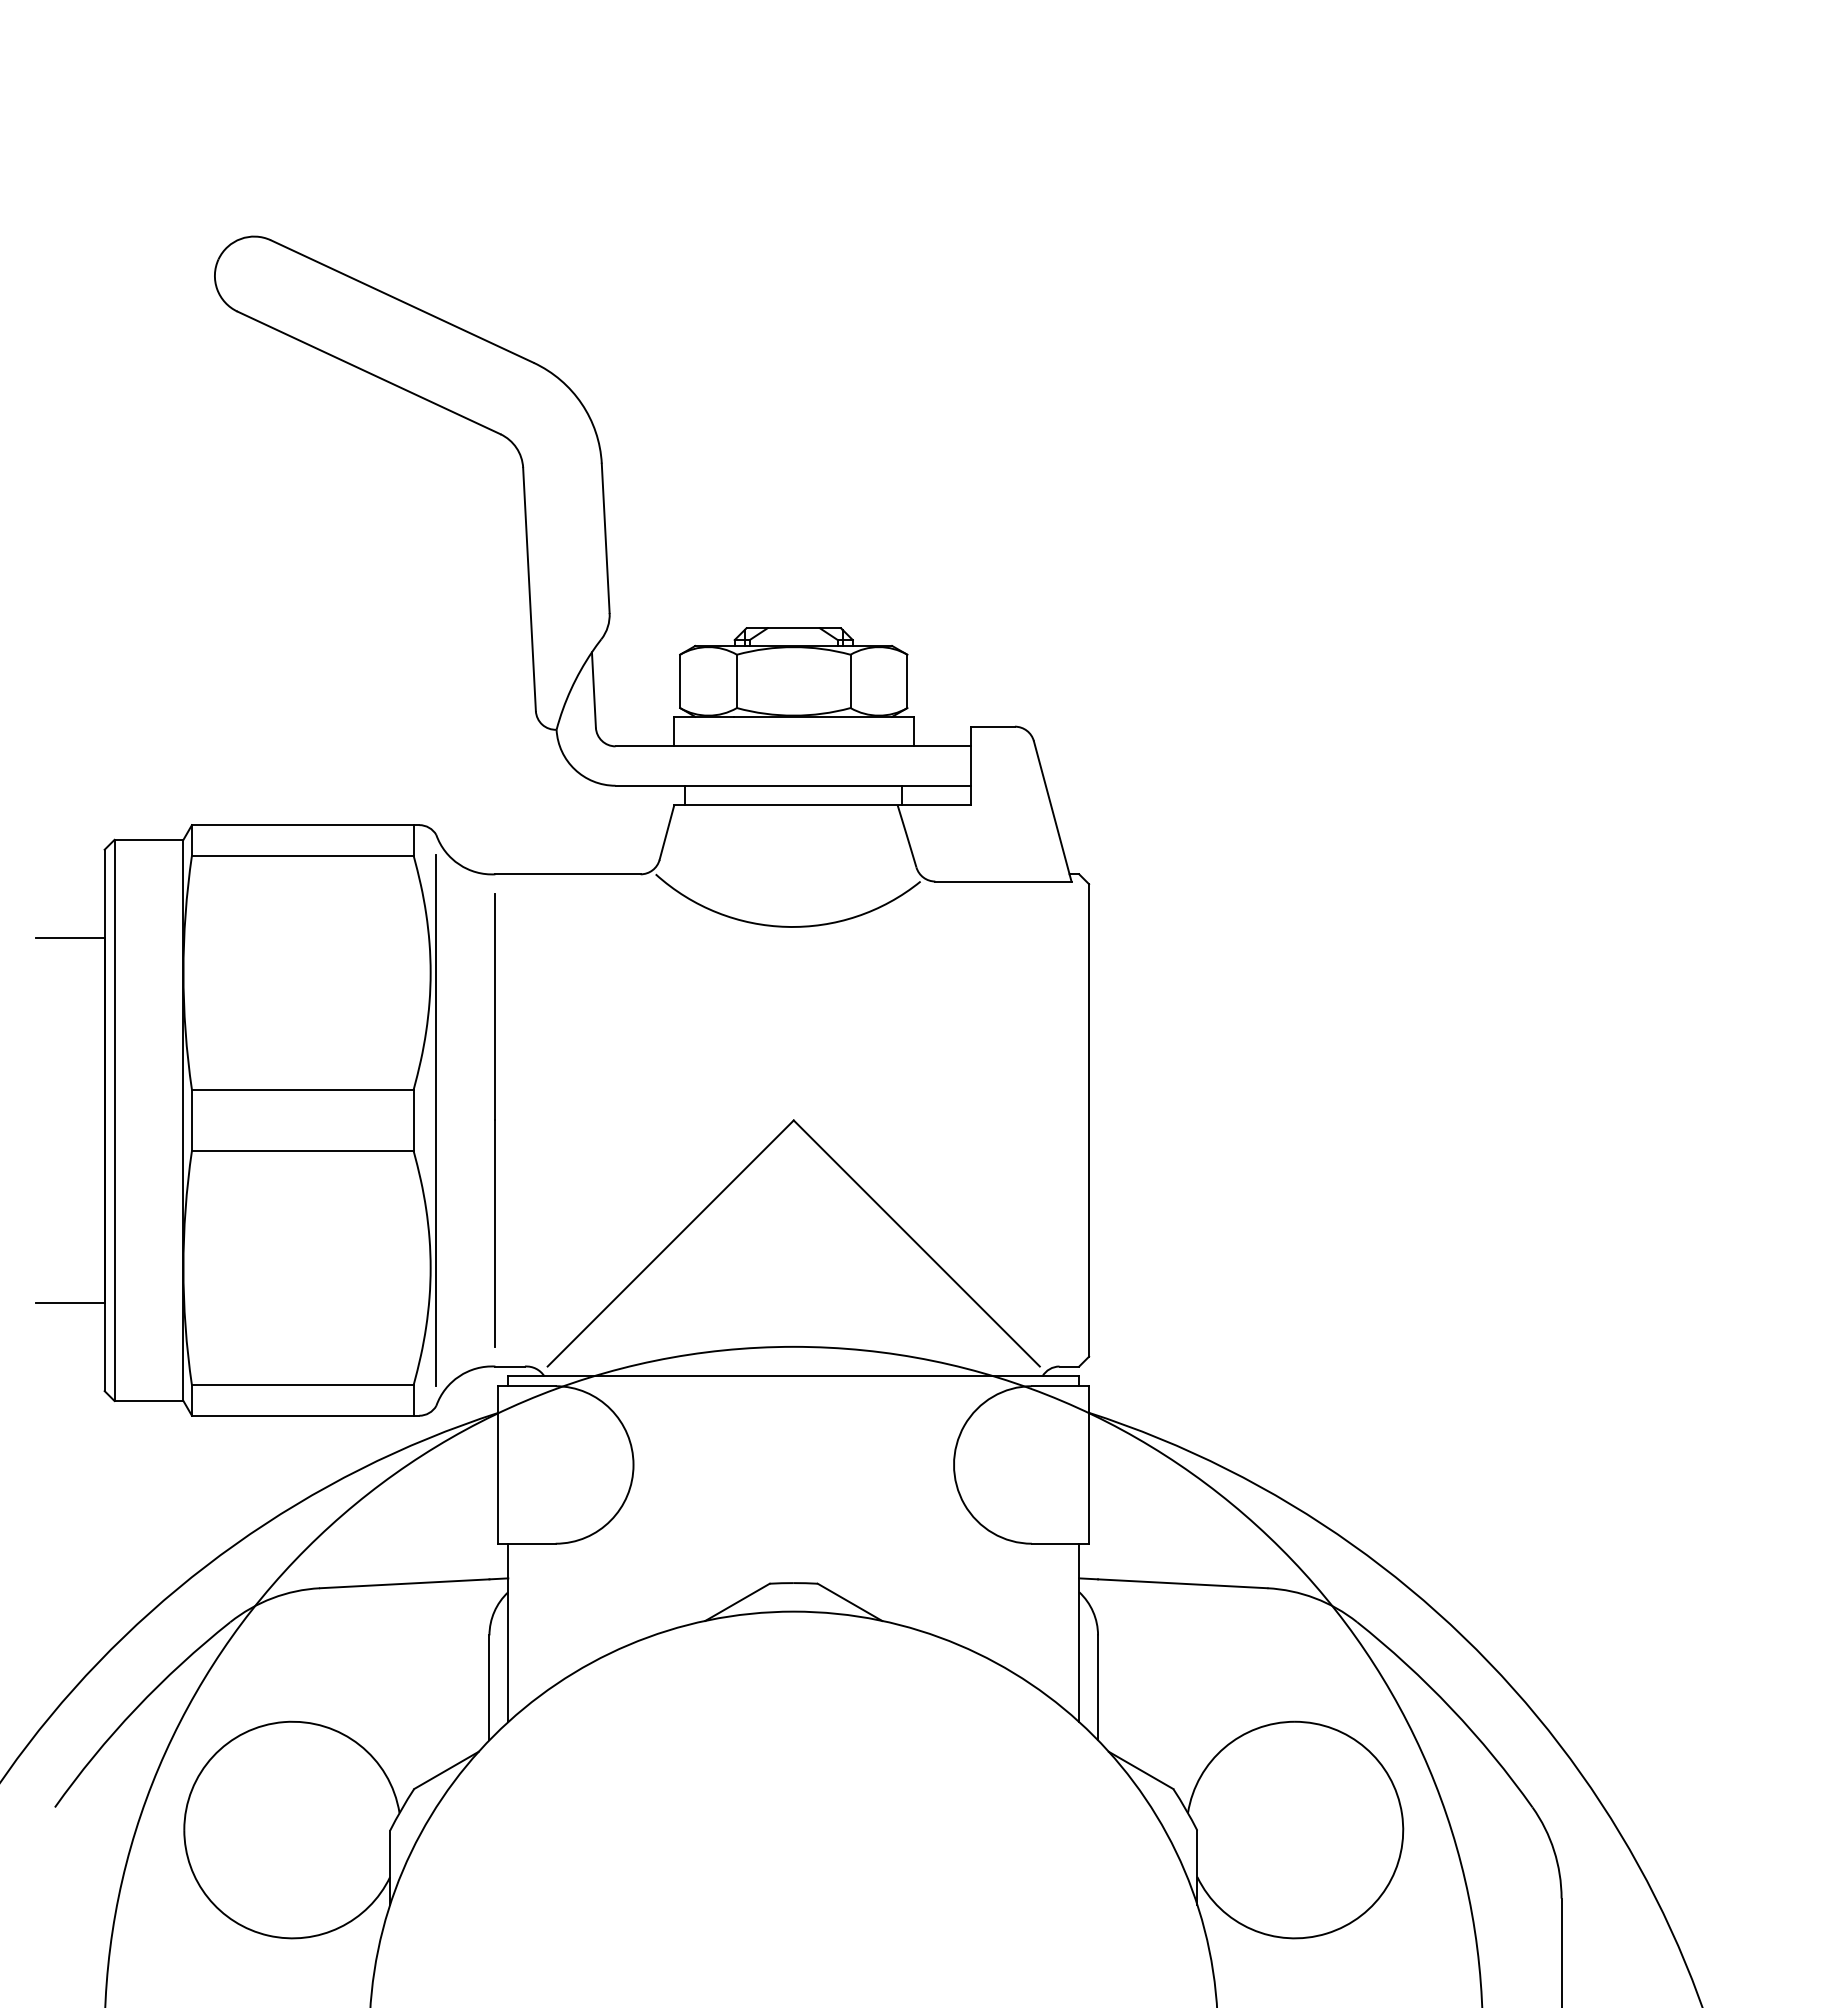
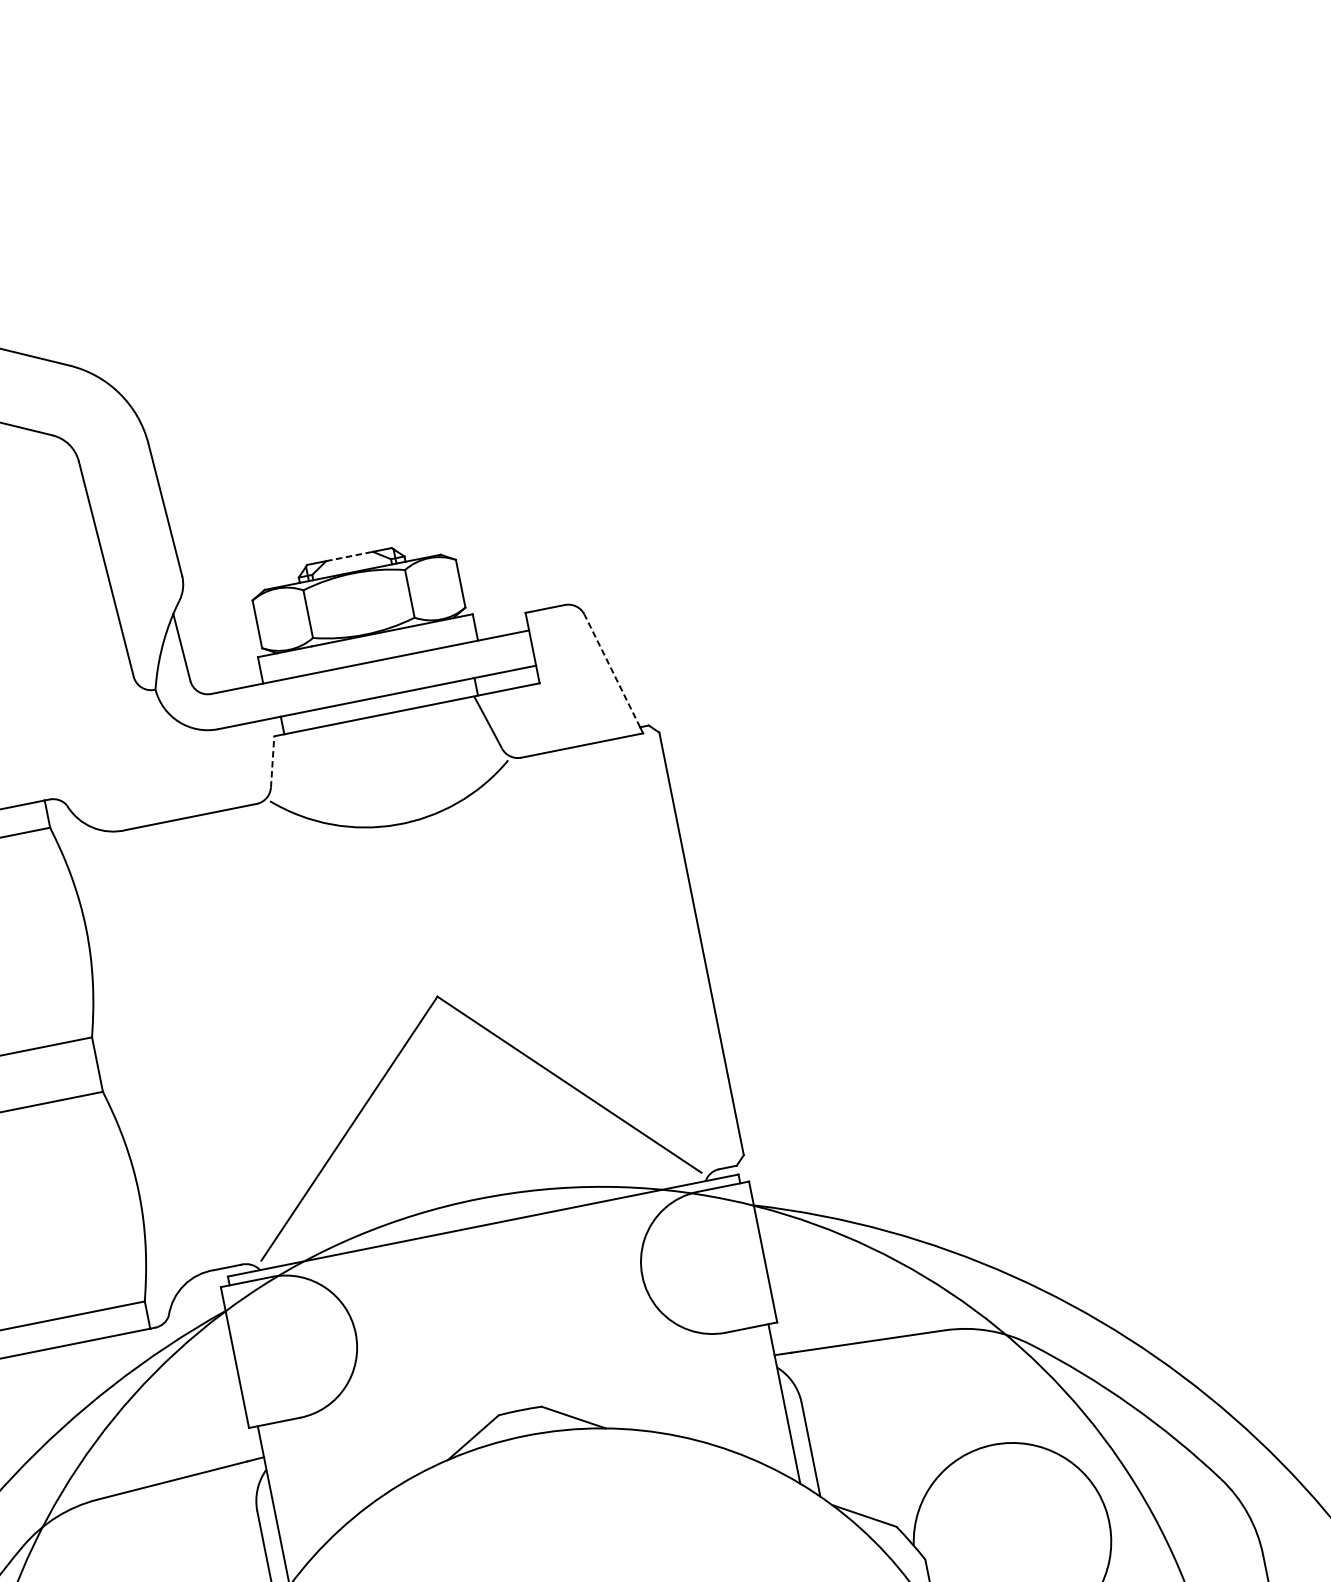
line: (794, 628) -> (350, 556), solid -> dashed
line: (1051, 807) -> (612, 670), solid -> dashed
line: (667, 832) -> (273, 761), solid -> dashed
line: (436, 1120) -> (117, 1060), removed
line: (494, 1120) -> (169, 1050), removed

